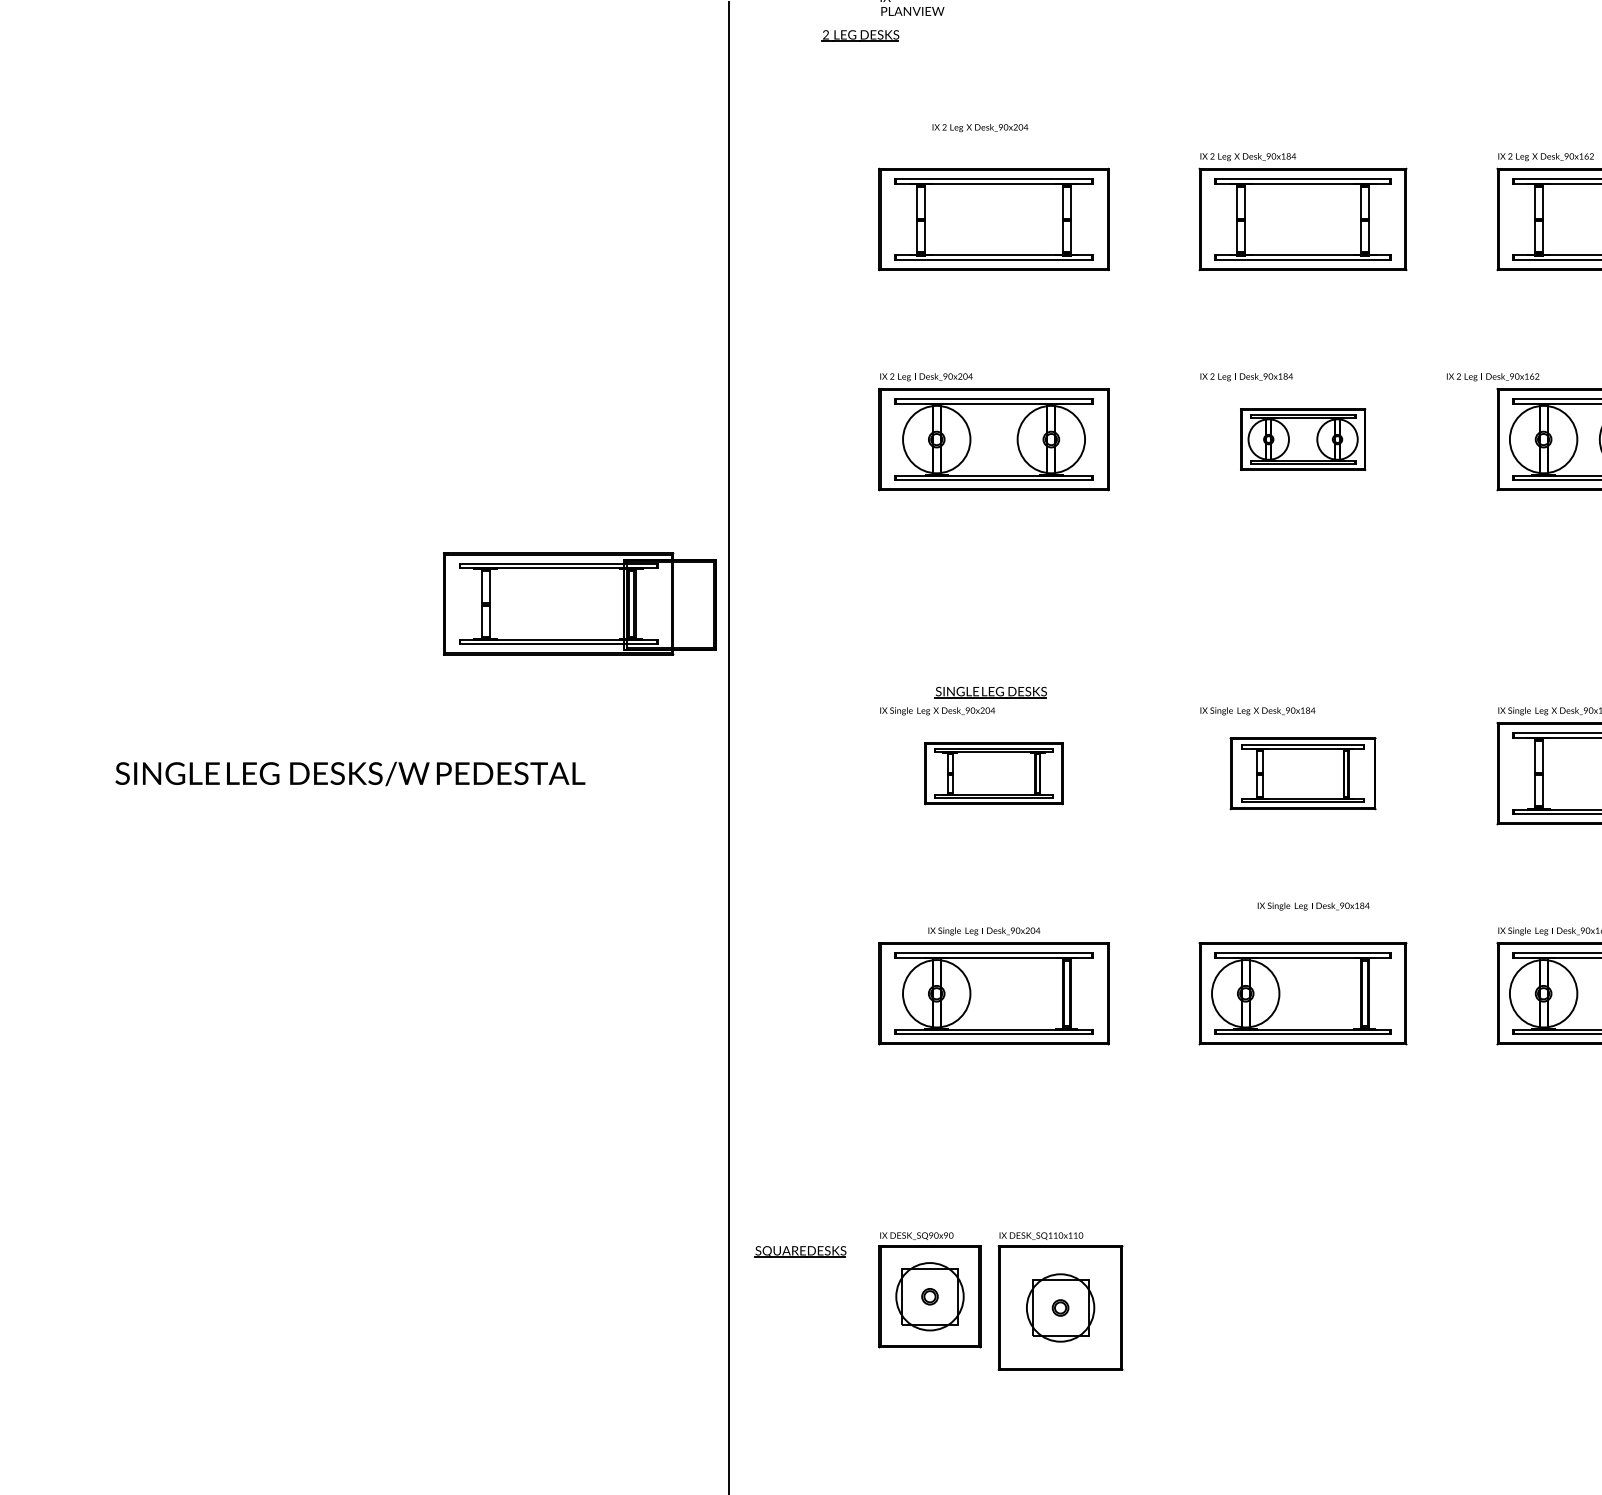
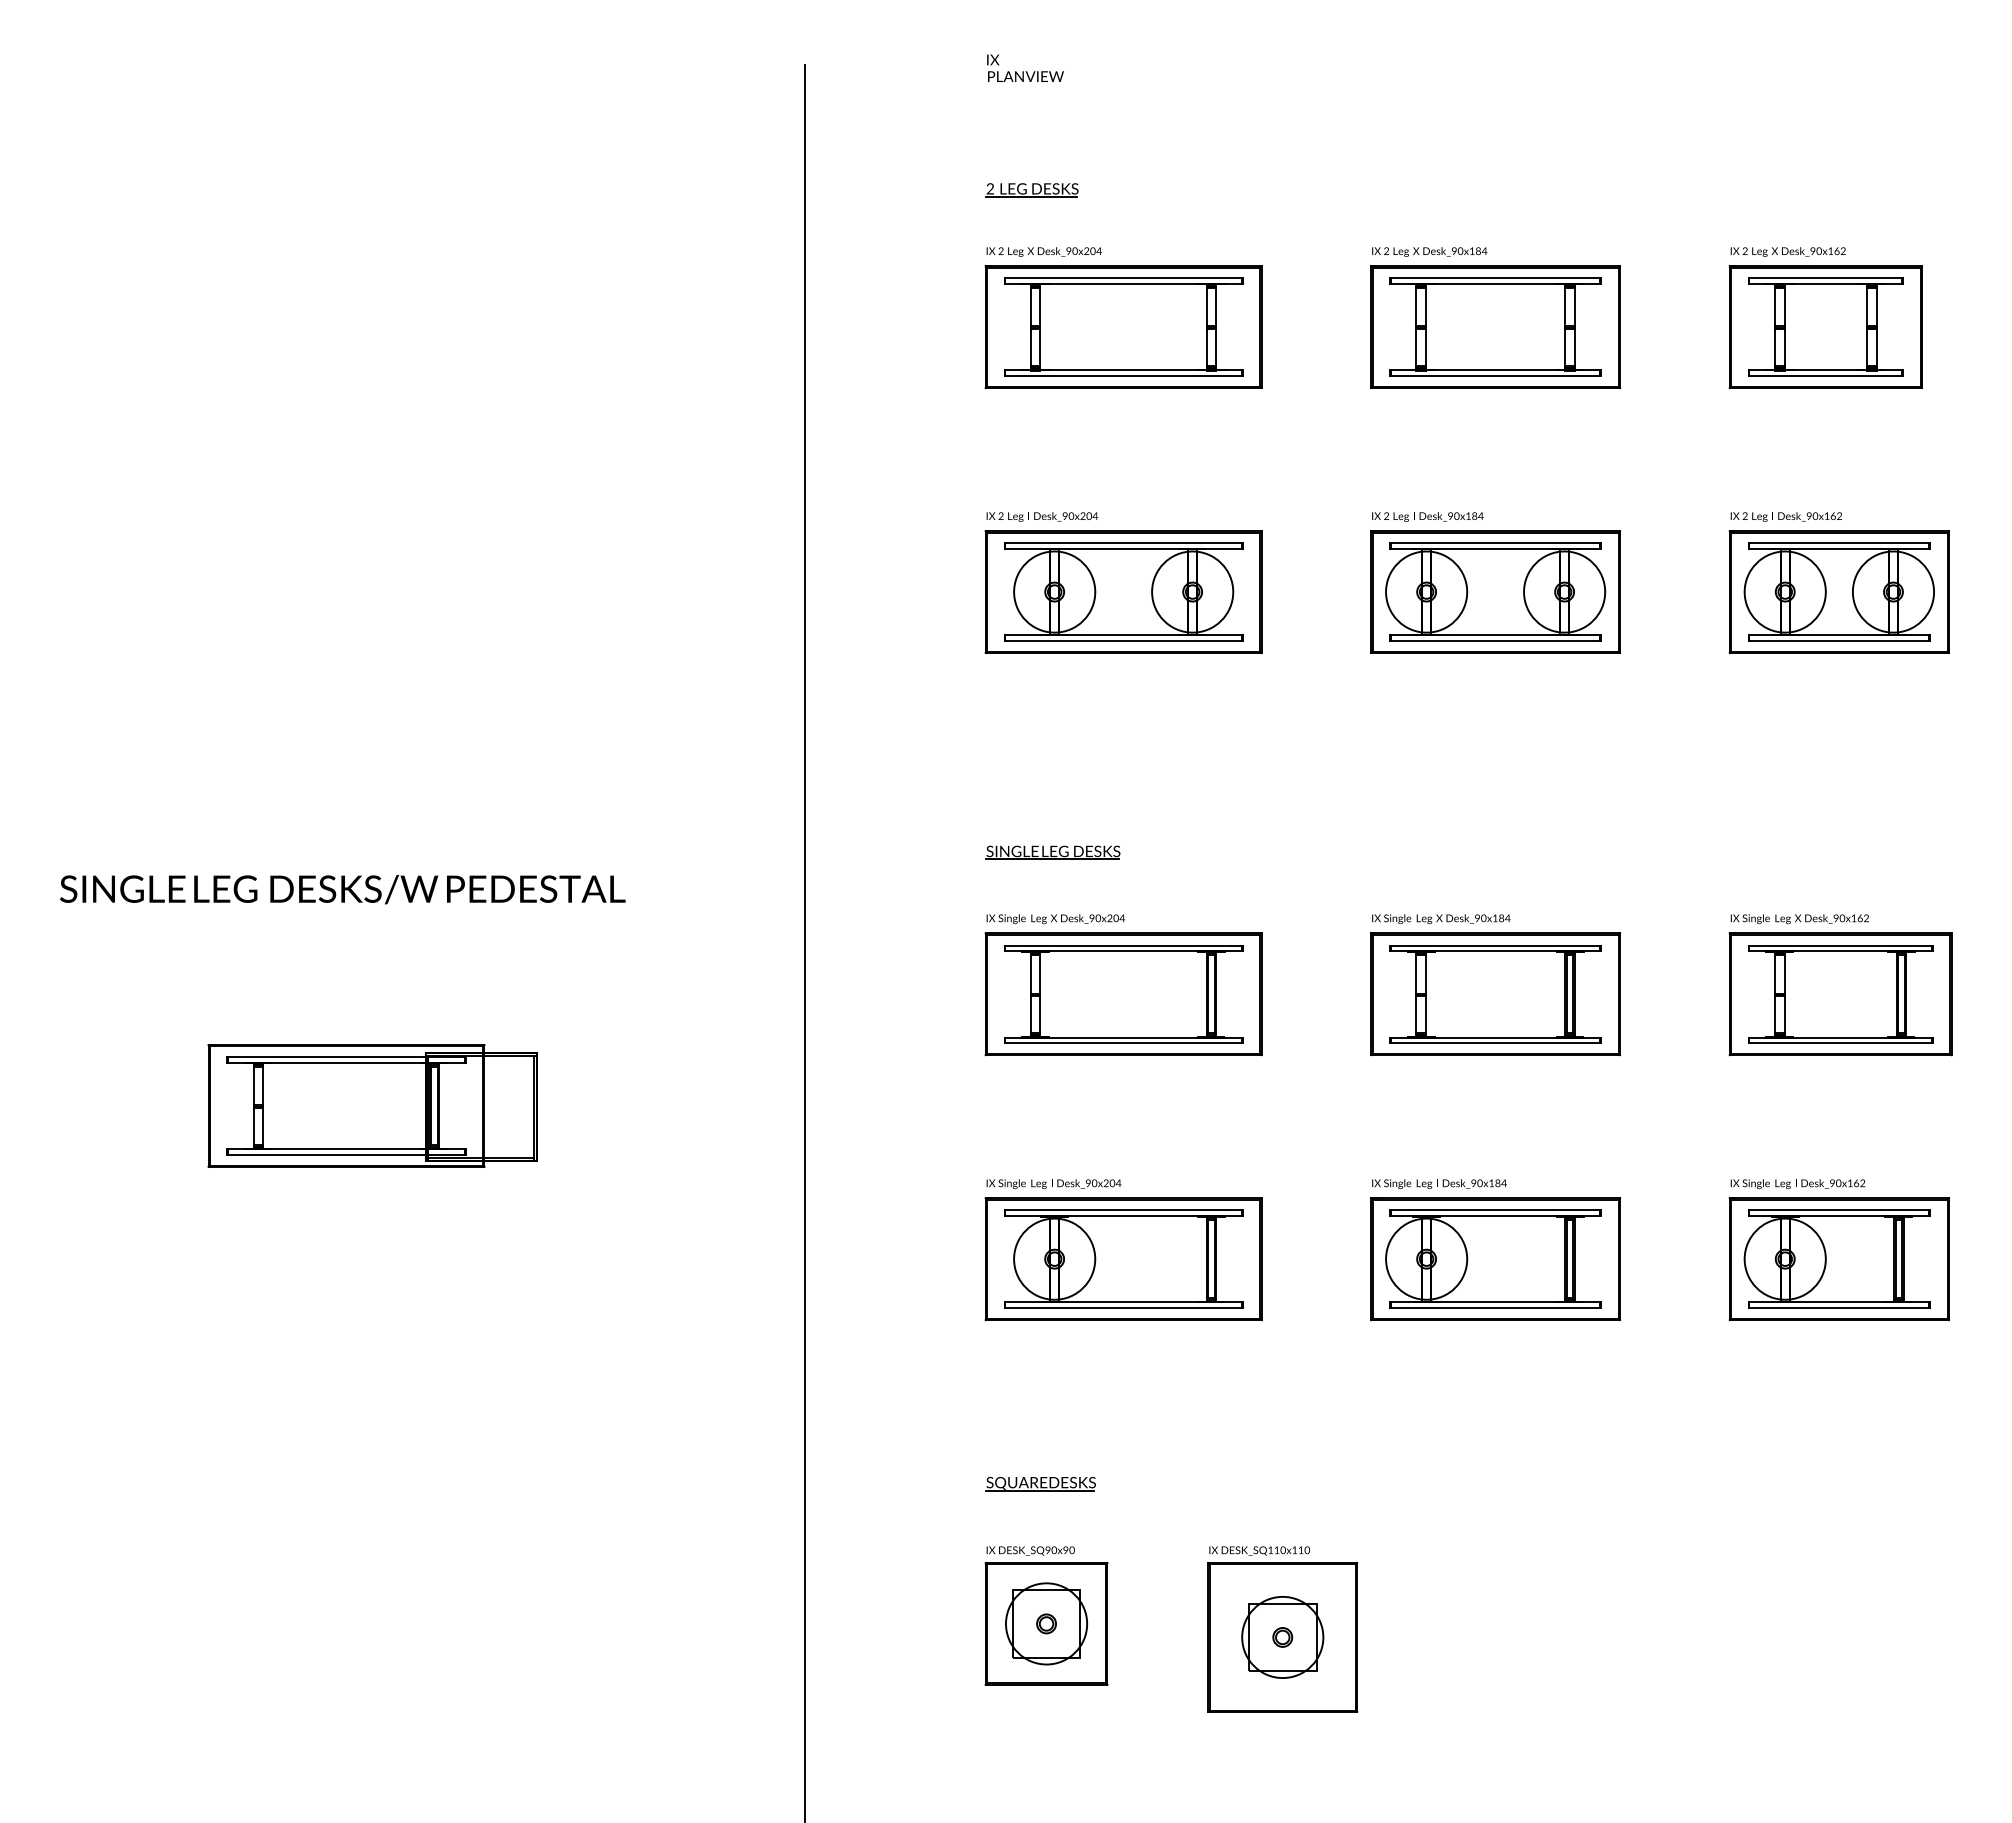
part: (860, 36) -> (1031, 190), moved
text: (979, 127) -> (1043, 251), moved
text: (1492, 376) -> (1785, 516), moved
part: (1302, 439) -> (1495, 591), size x1.67
part: (580, 603) -> (372, 1105), moved
part: (990, 692) -> (1052, 852), moved
text: (350, 773) -> (342, 889), moved
part: (993, 773) -> (1123, 994), size x1.67
part: (1302, 773) -> (1495, 994), size x1.43
text: (1313, 905) -> (1439, 1183), moved
text: (983, 930) -> (1053, 1183), moved
part: (800, 1252) -> (1040, 1484), moved
part: (1060, 1301) -> (1282, 1629), moved

